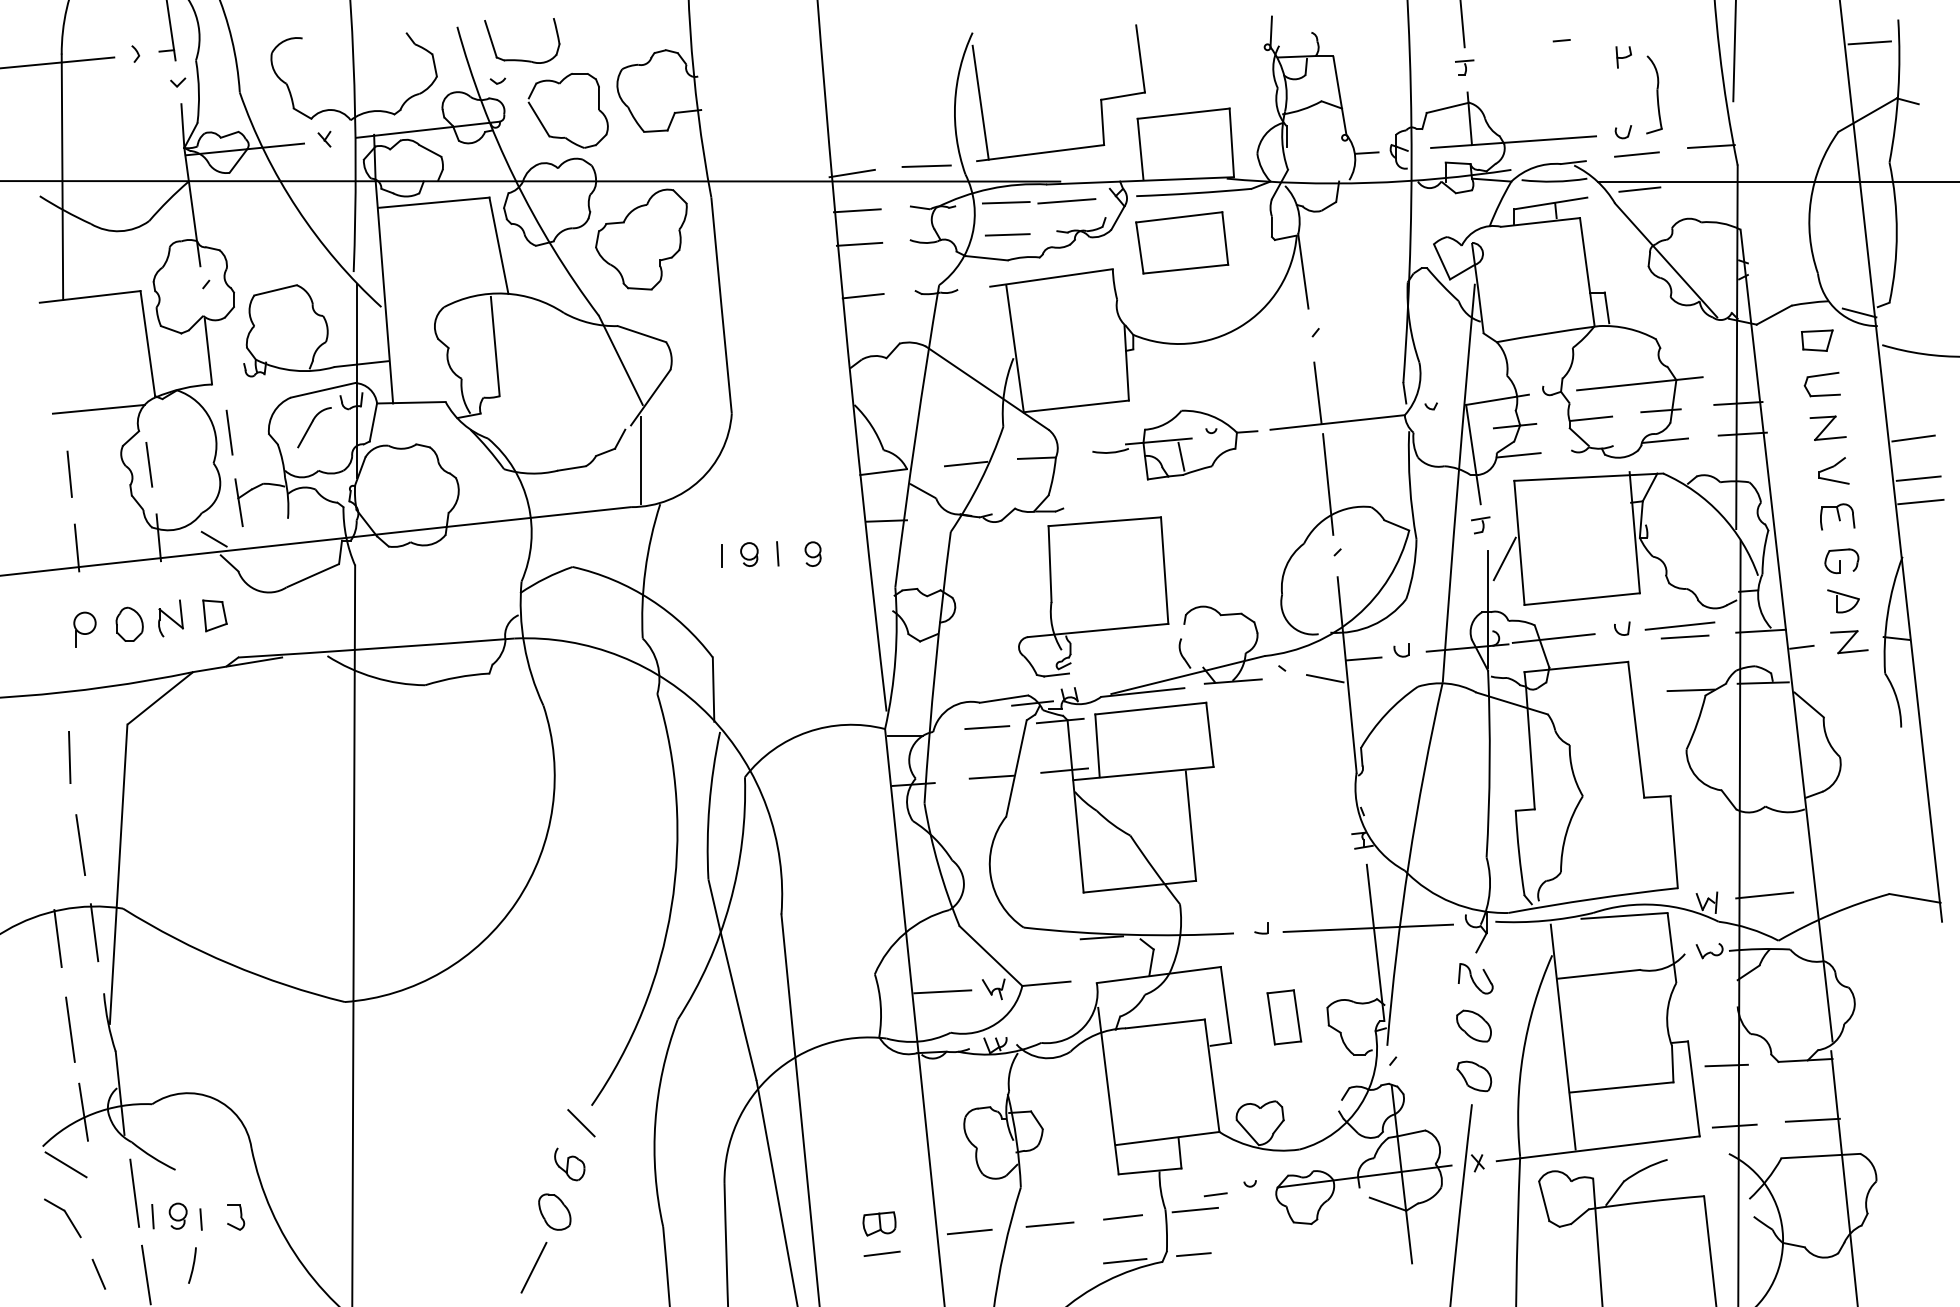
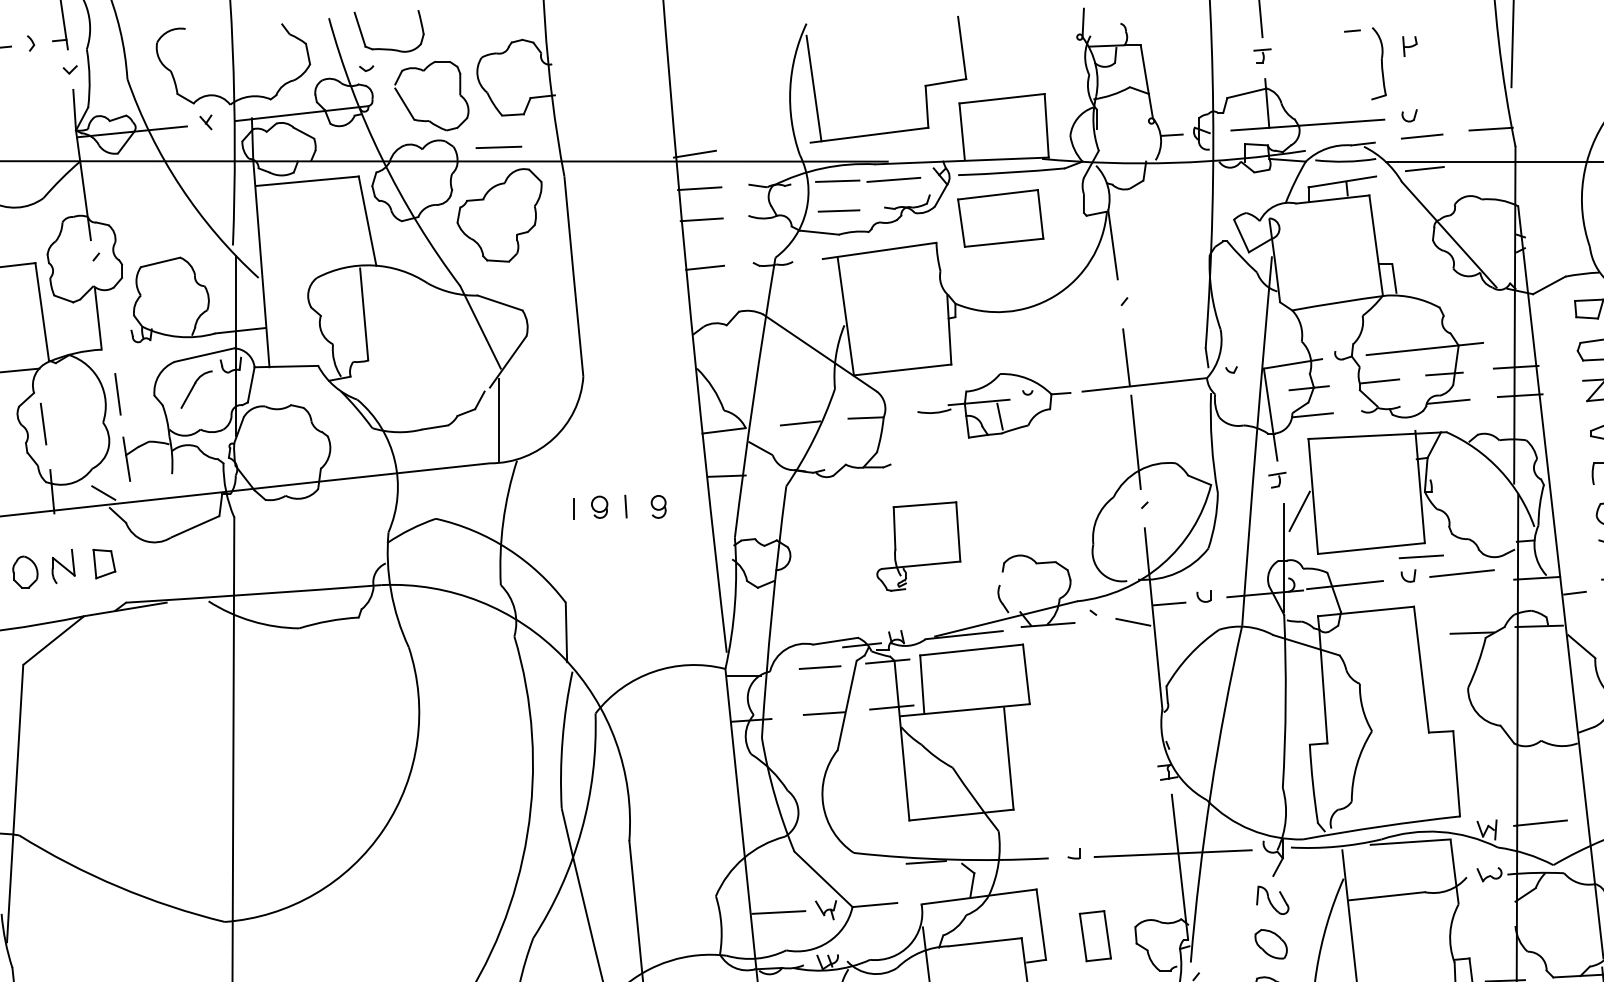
part: (1654, 94) -> (1379, 63), moved
line: (926, 165) -> (498, 146), moved
part: (1093, 596) -> (918, 546), size x0.6
line: (1684, 636) -> (1420, 556), moved

